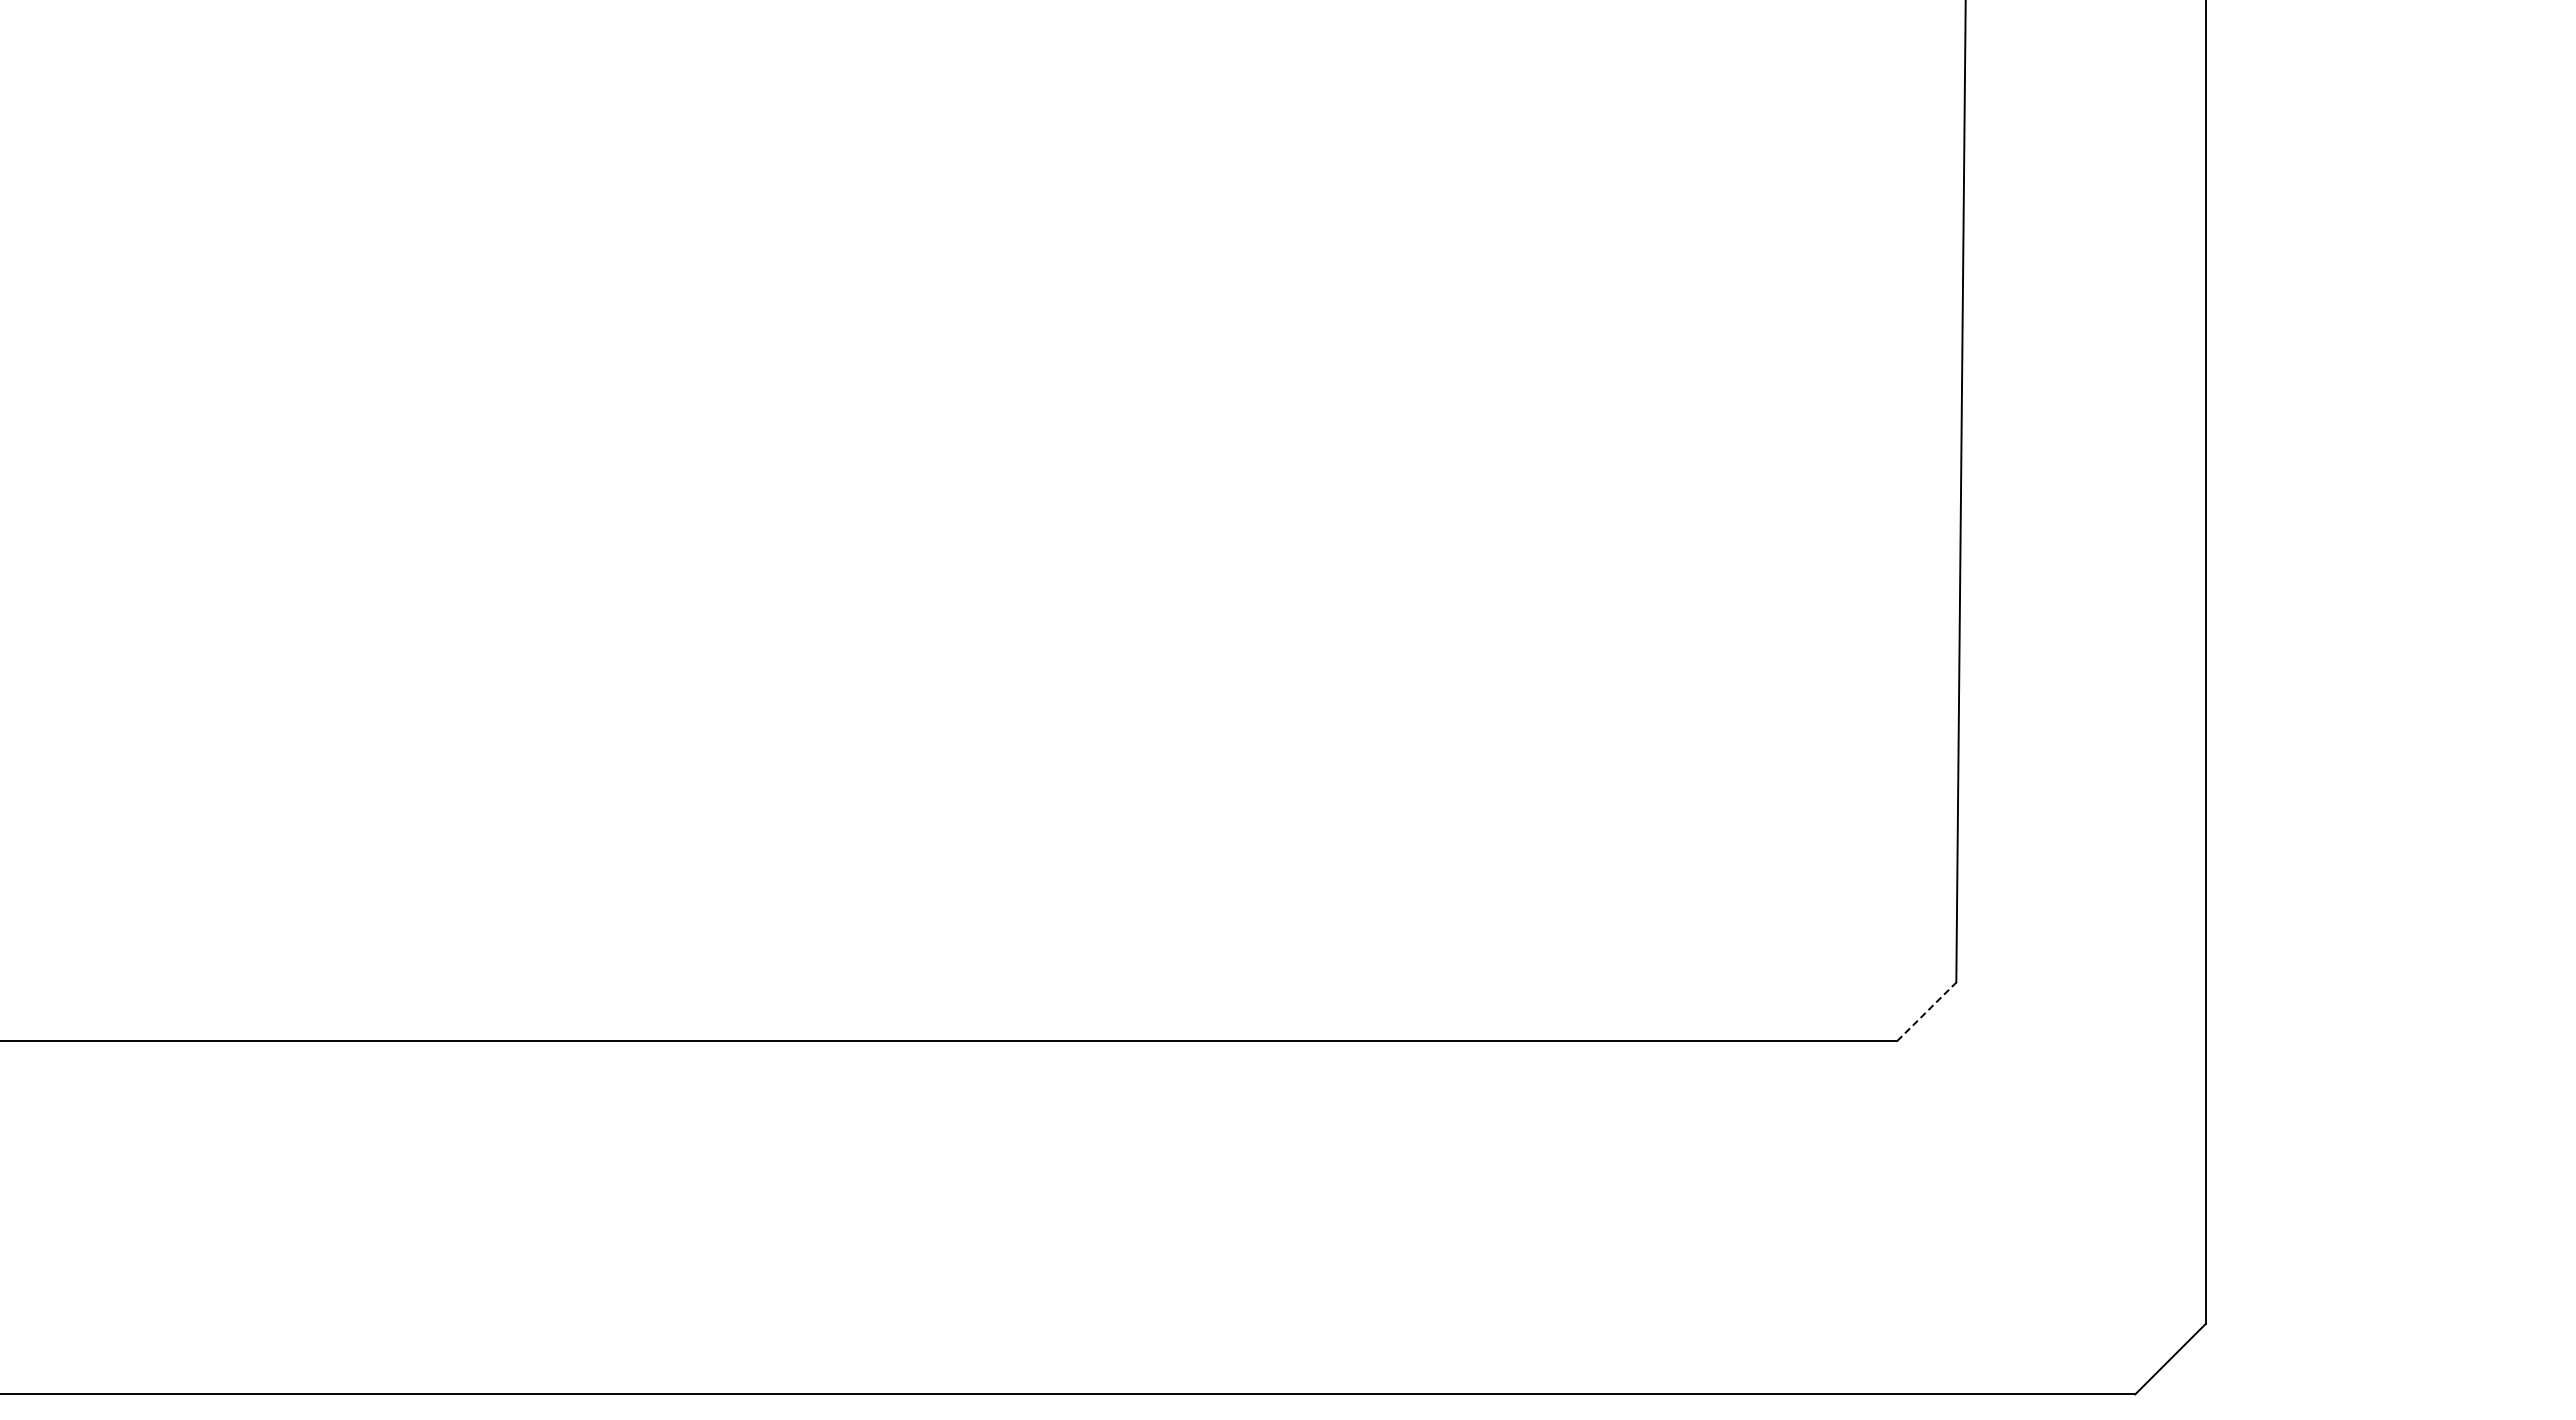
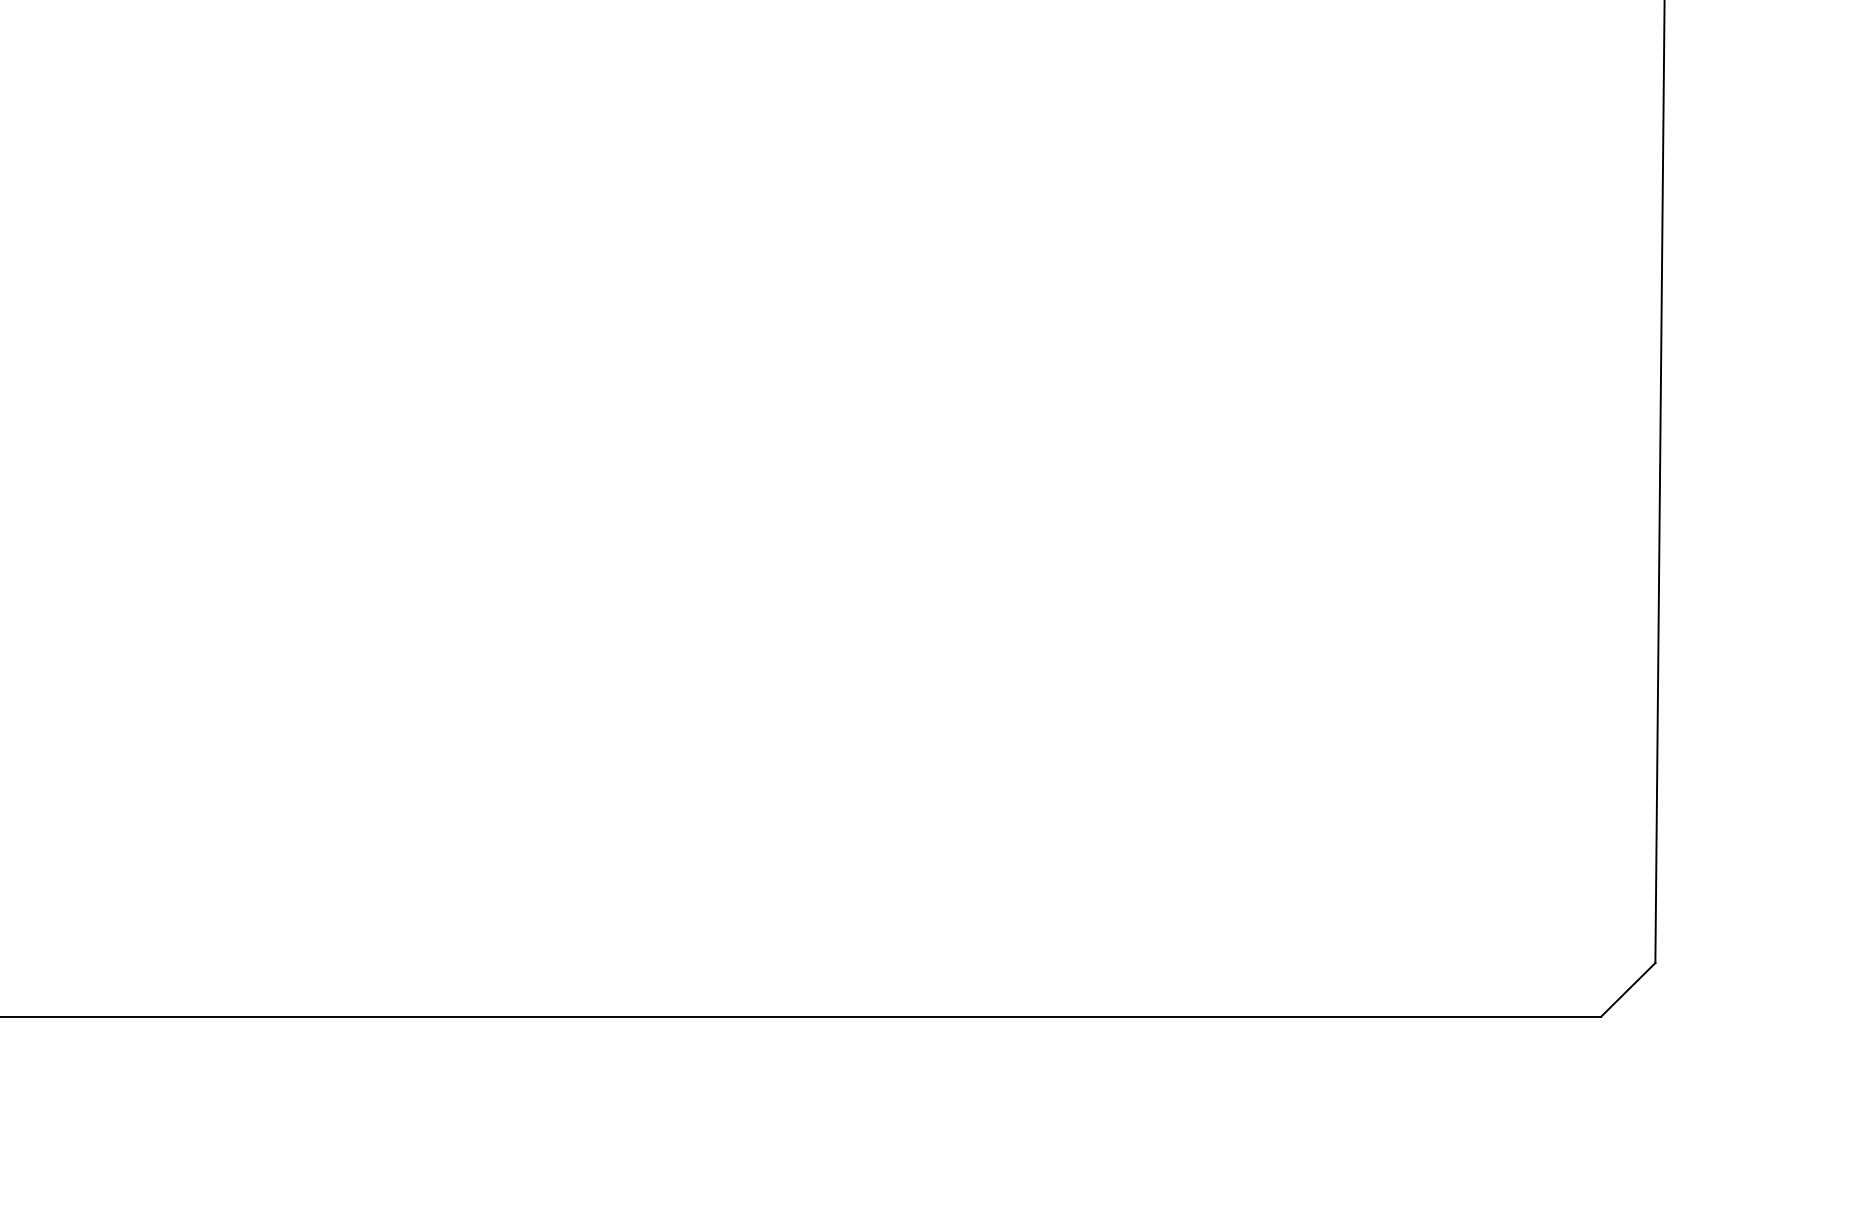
line: (1926, 1011) -> (1628, 989), dashed -> solid

